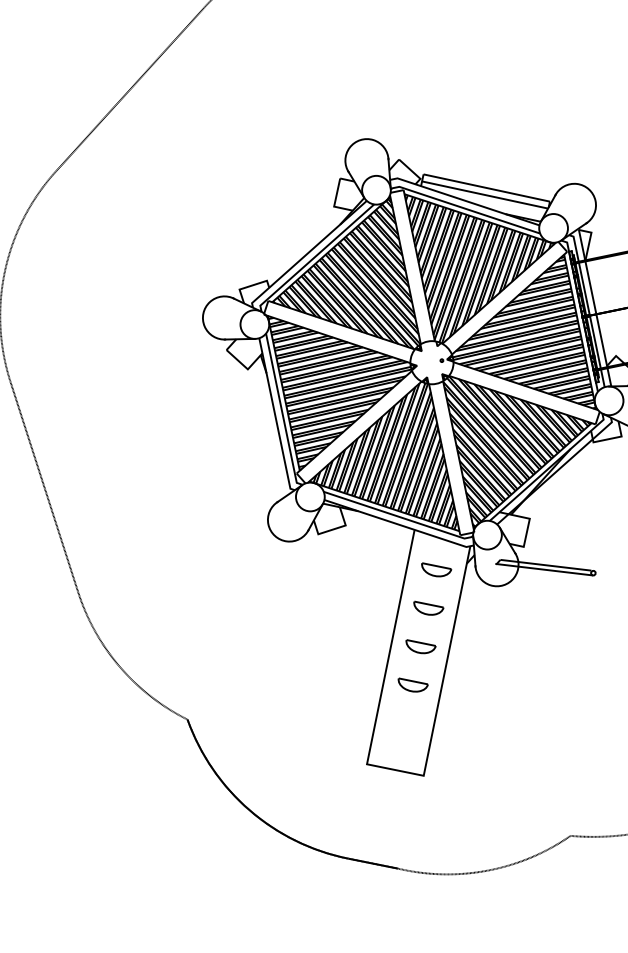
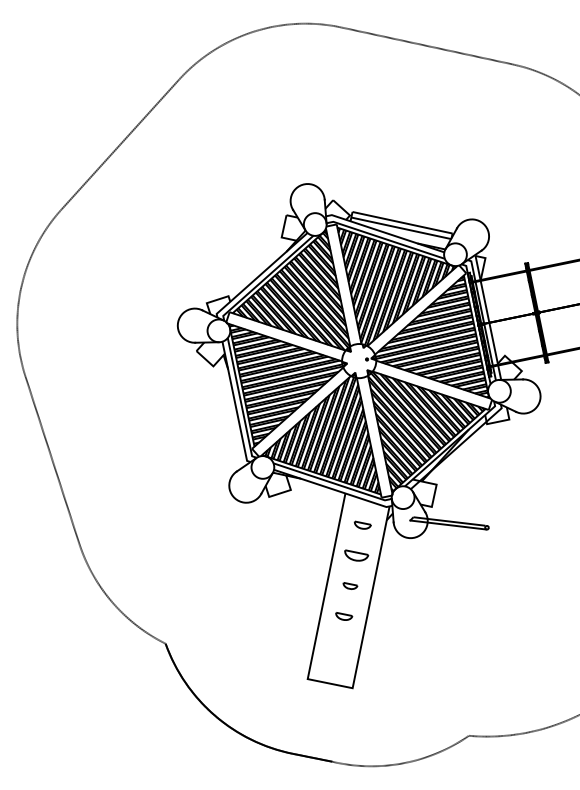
part: (436, 570) -> (362, 525), size x0.7
part: (421, 646) -> (350, 585), size x0.6
part: (412, 685) -> (343, 616), size x0.7

